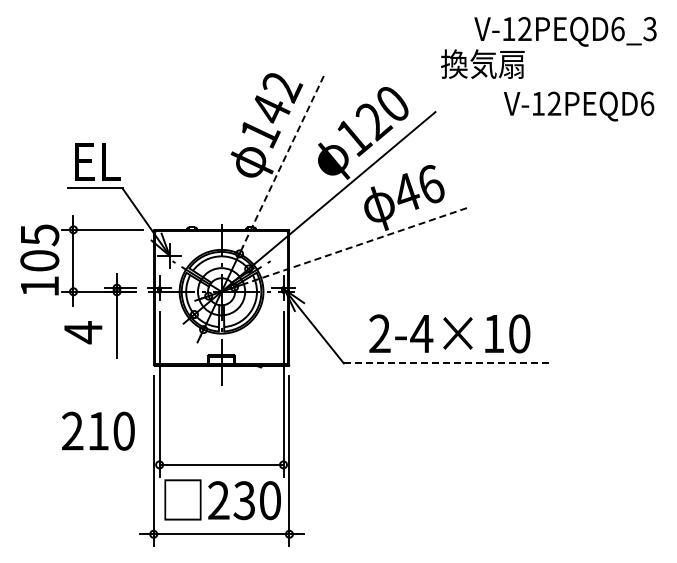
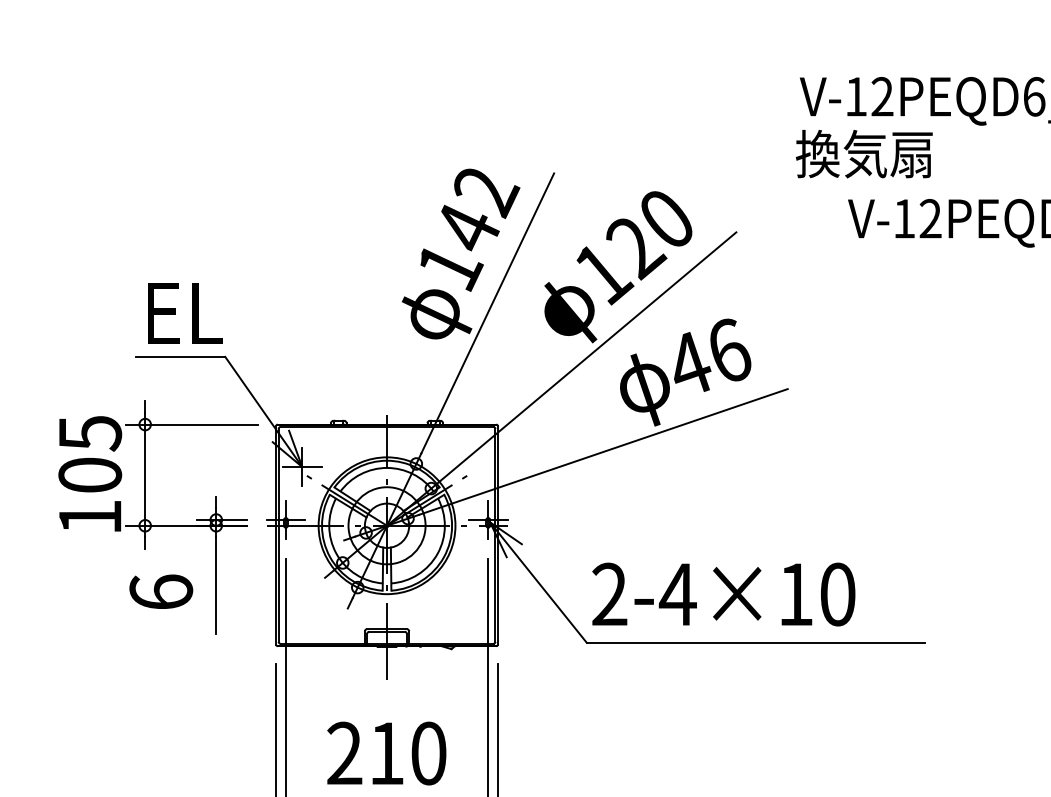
text: (482, 63) -> (863, 152), moved
line: (283, 161) -> (488, 313), dashed -> solid
line: (353, 246) -> (602, 451), dashed -> solid
text: (82, 332) -> (159, 592), 4 -> 6
text: (449, 333) -> (723, 593), moved
line: (447, 363) -> (755, 642), dashed -> solid
text: (98, 430) -> (386, 752), moved

